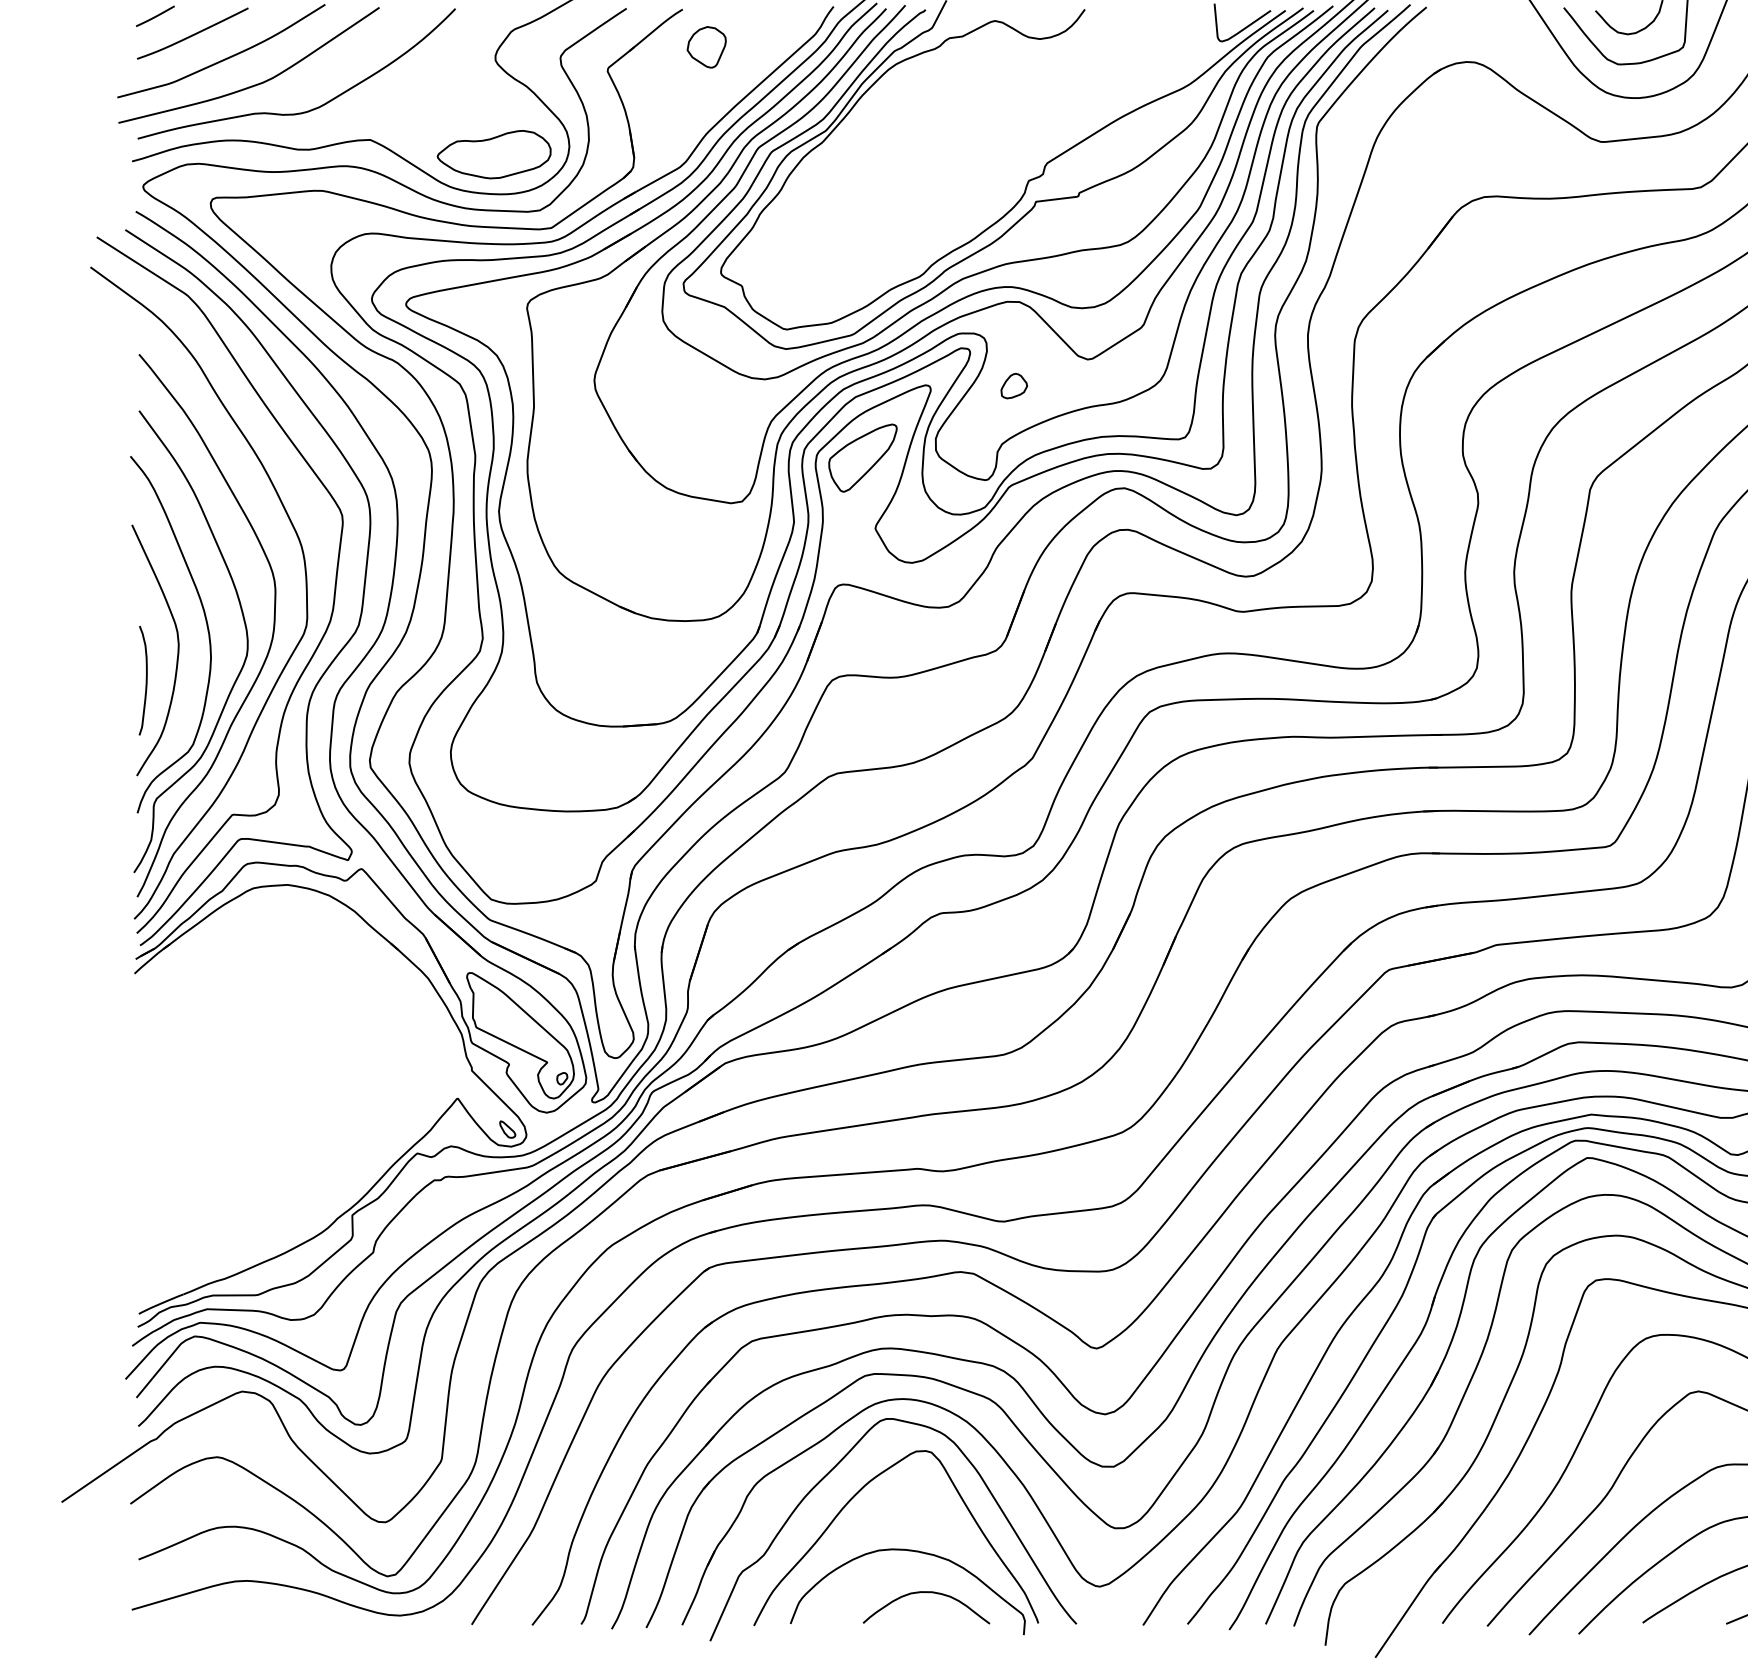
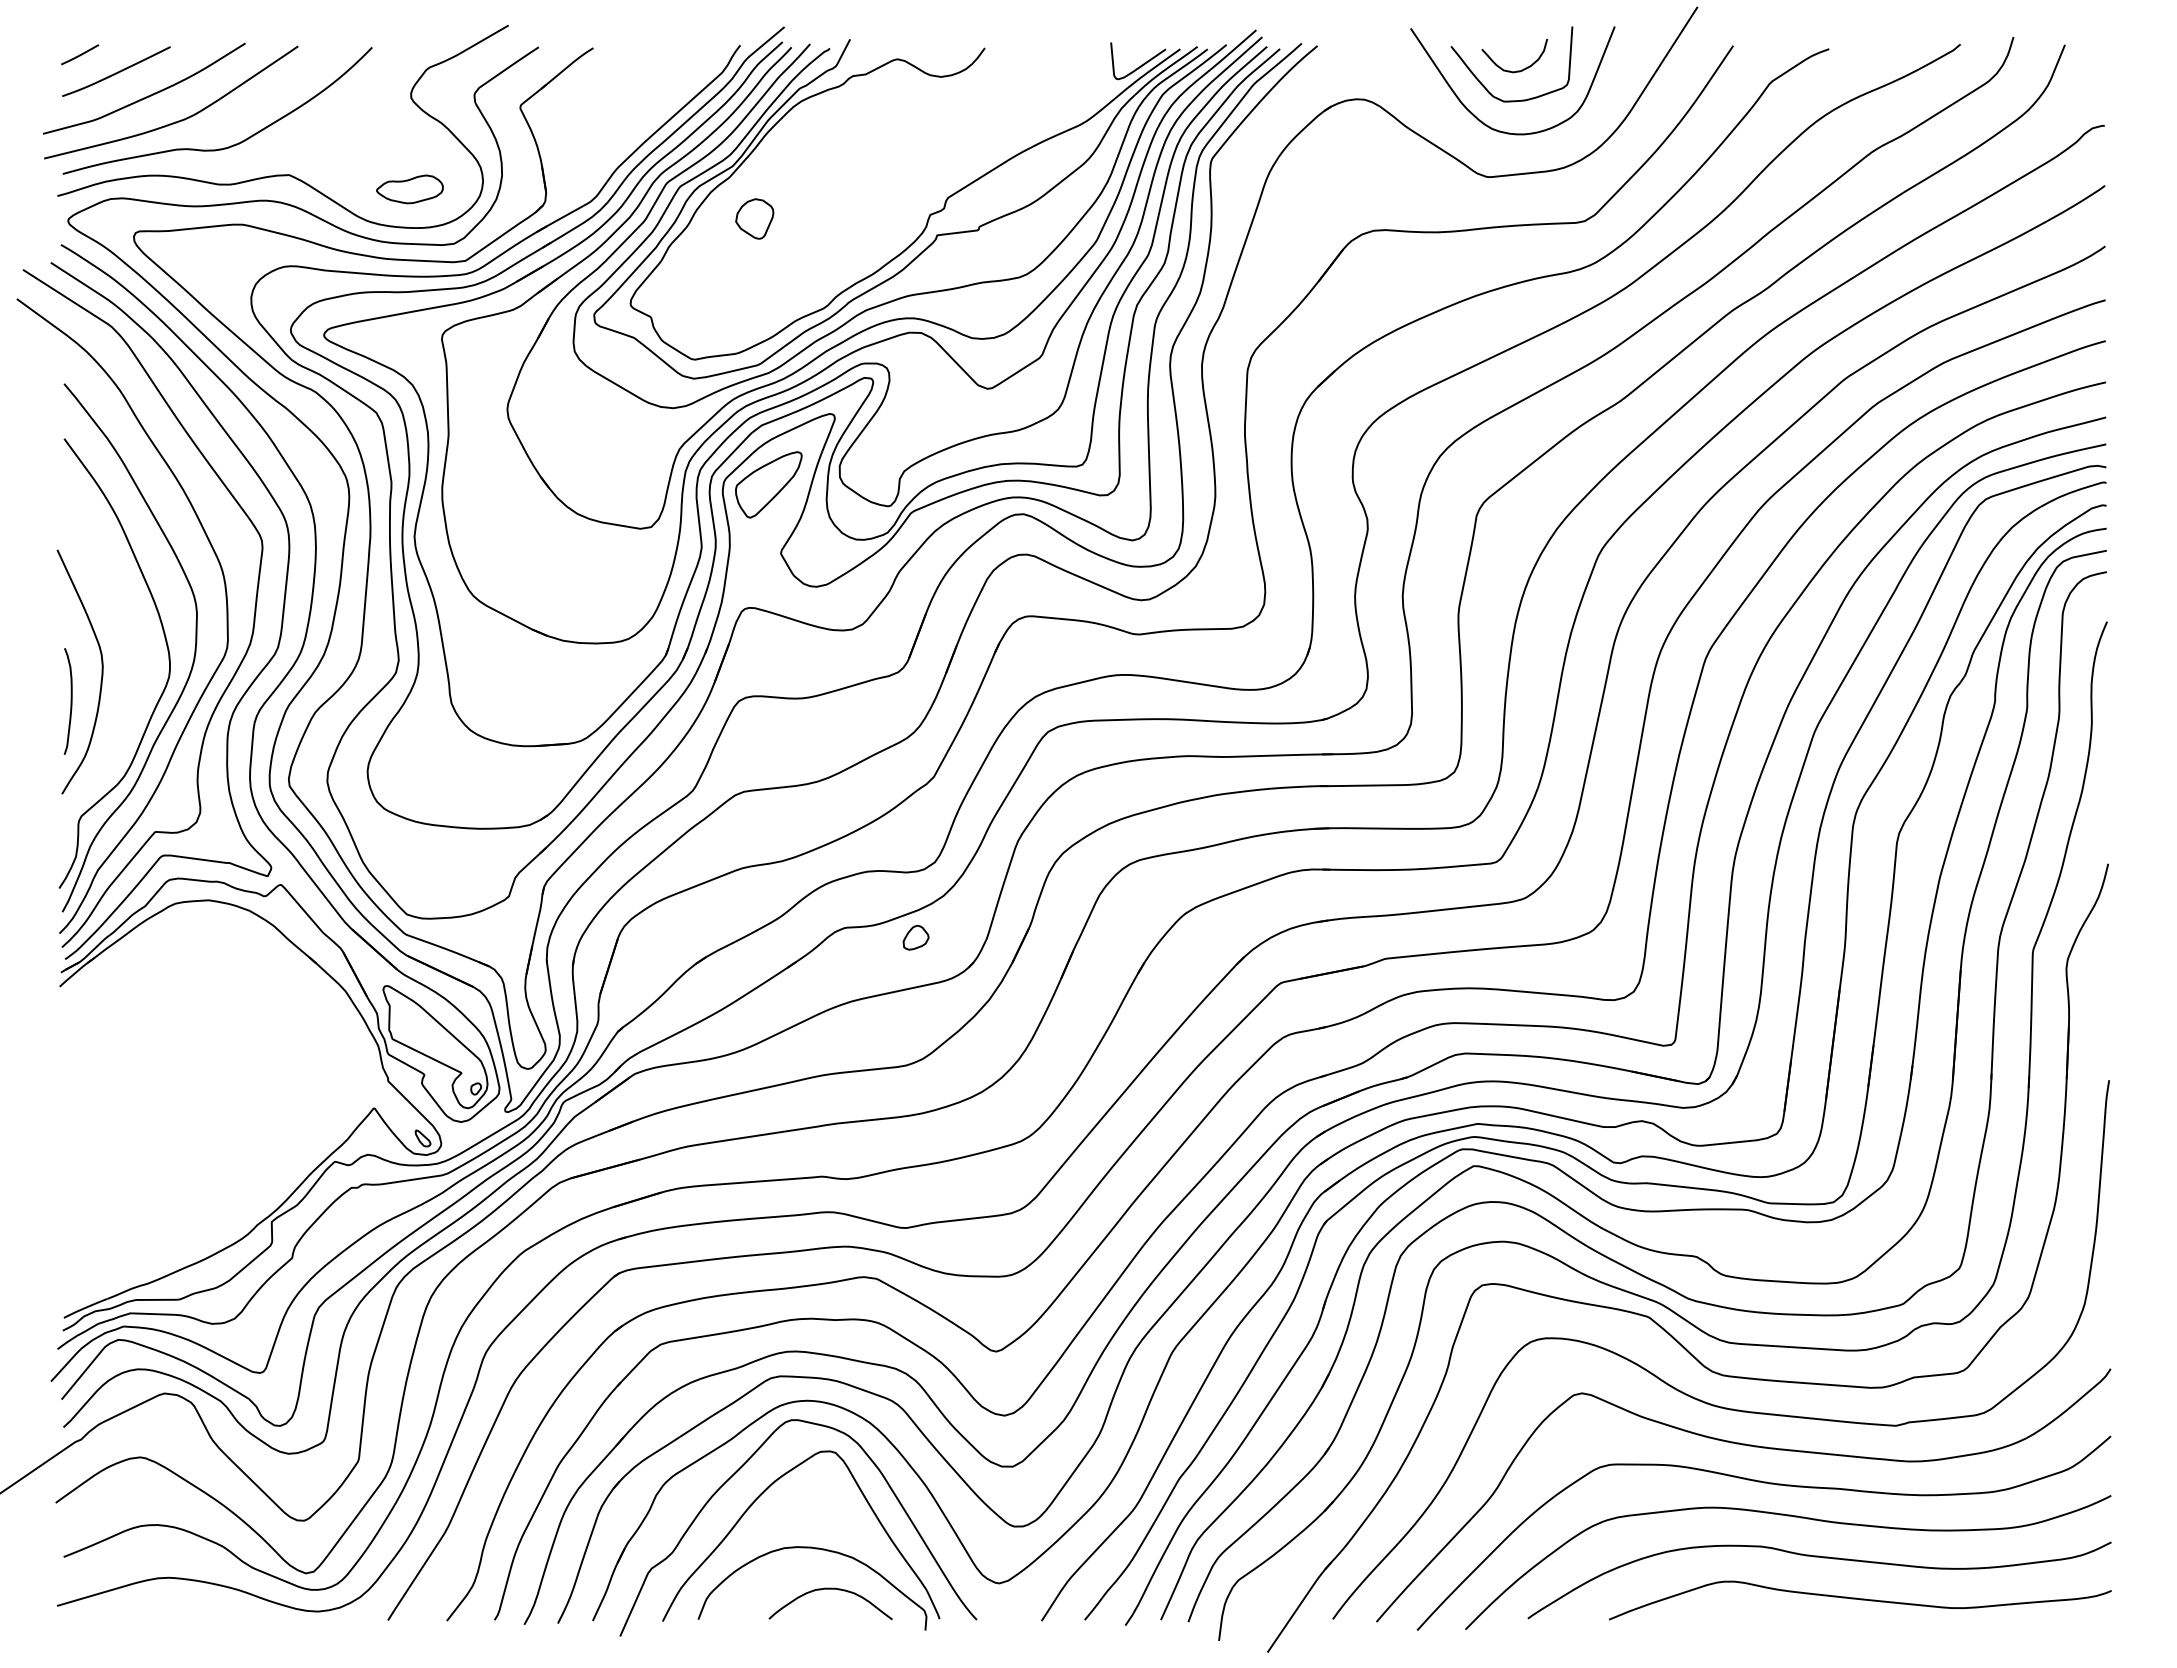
part: (706, 46) -> (754, 218), moved
part: (493, 154) -> (409, 189), size x0.6
part: (1013, 385) -> (915, 937), moved
curve: (206, 625) -> (129, 647), removed

